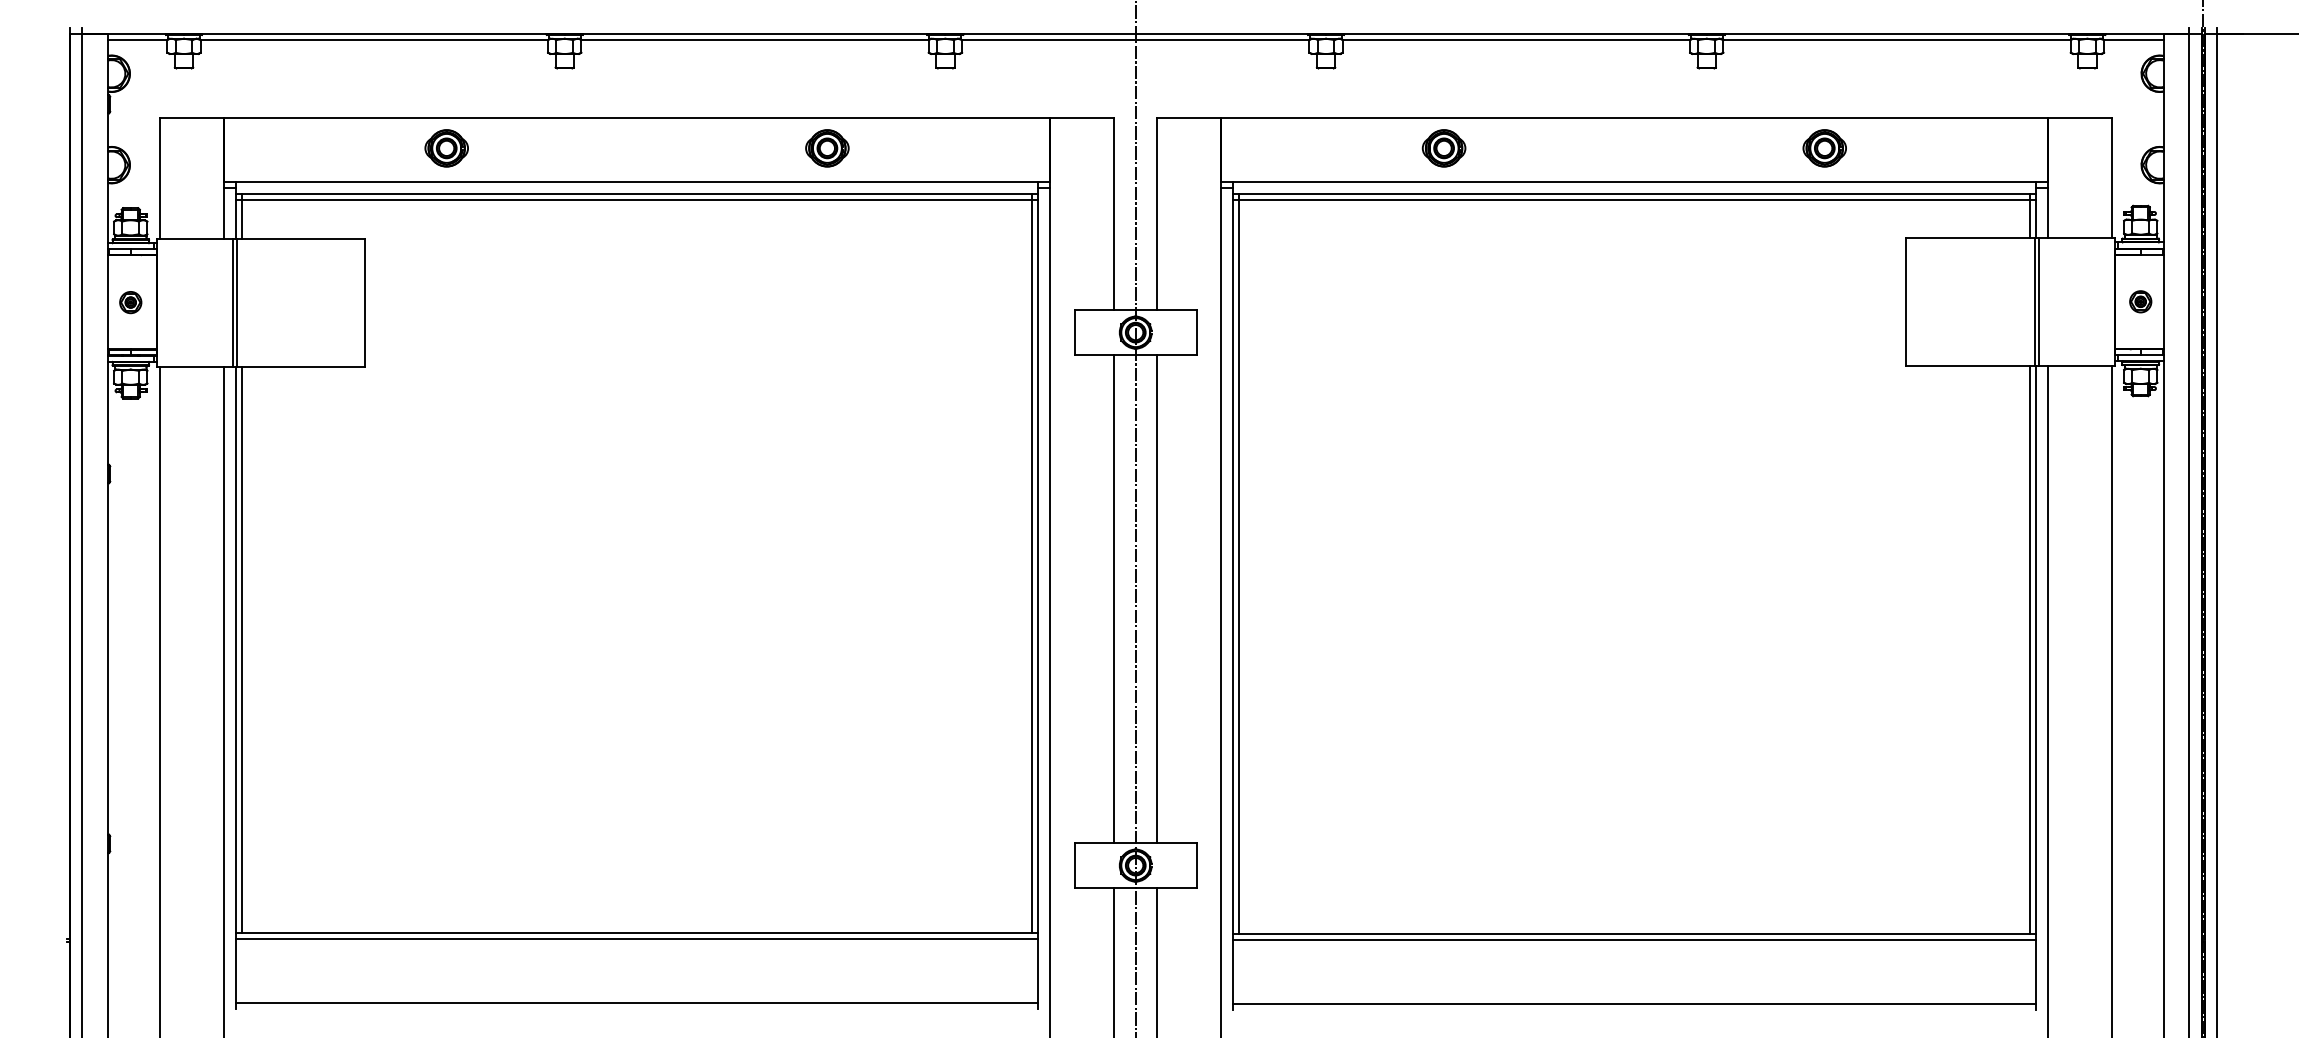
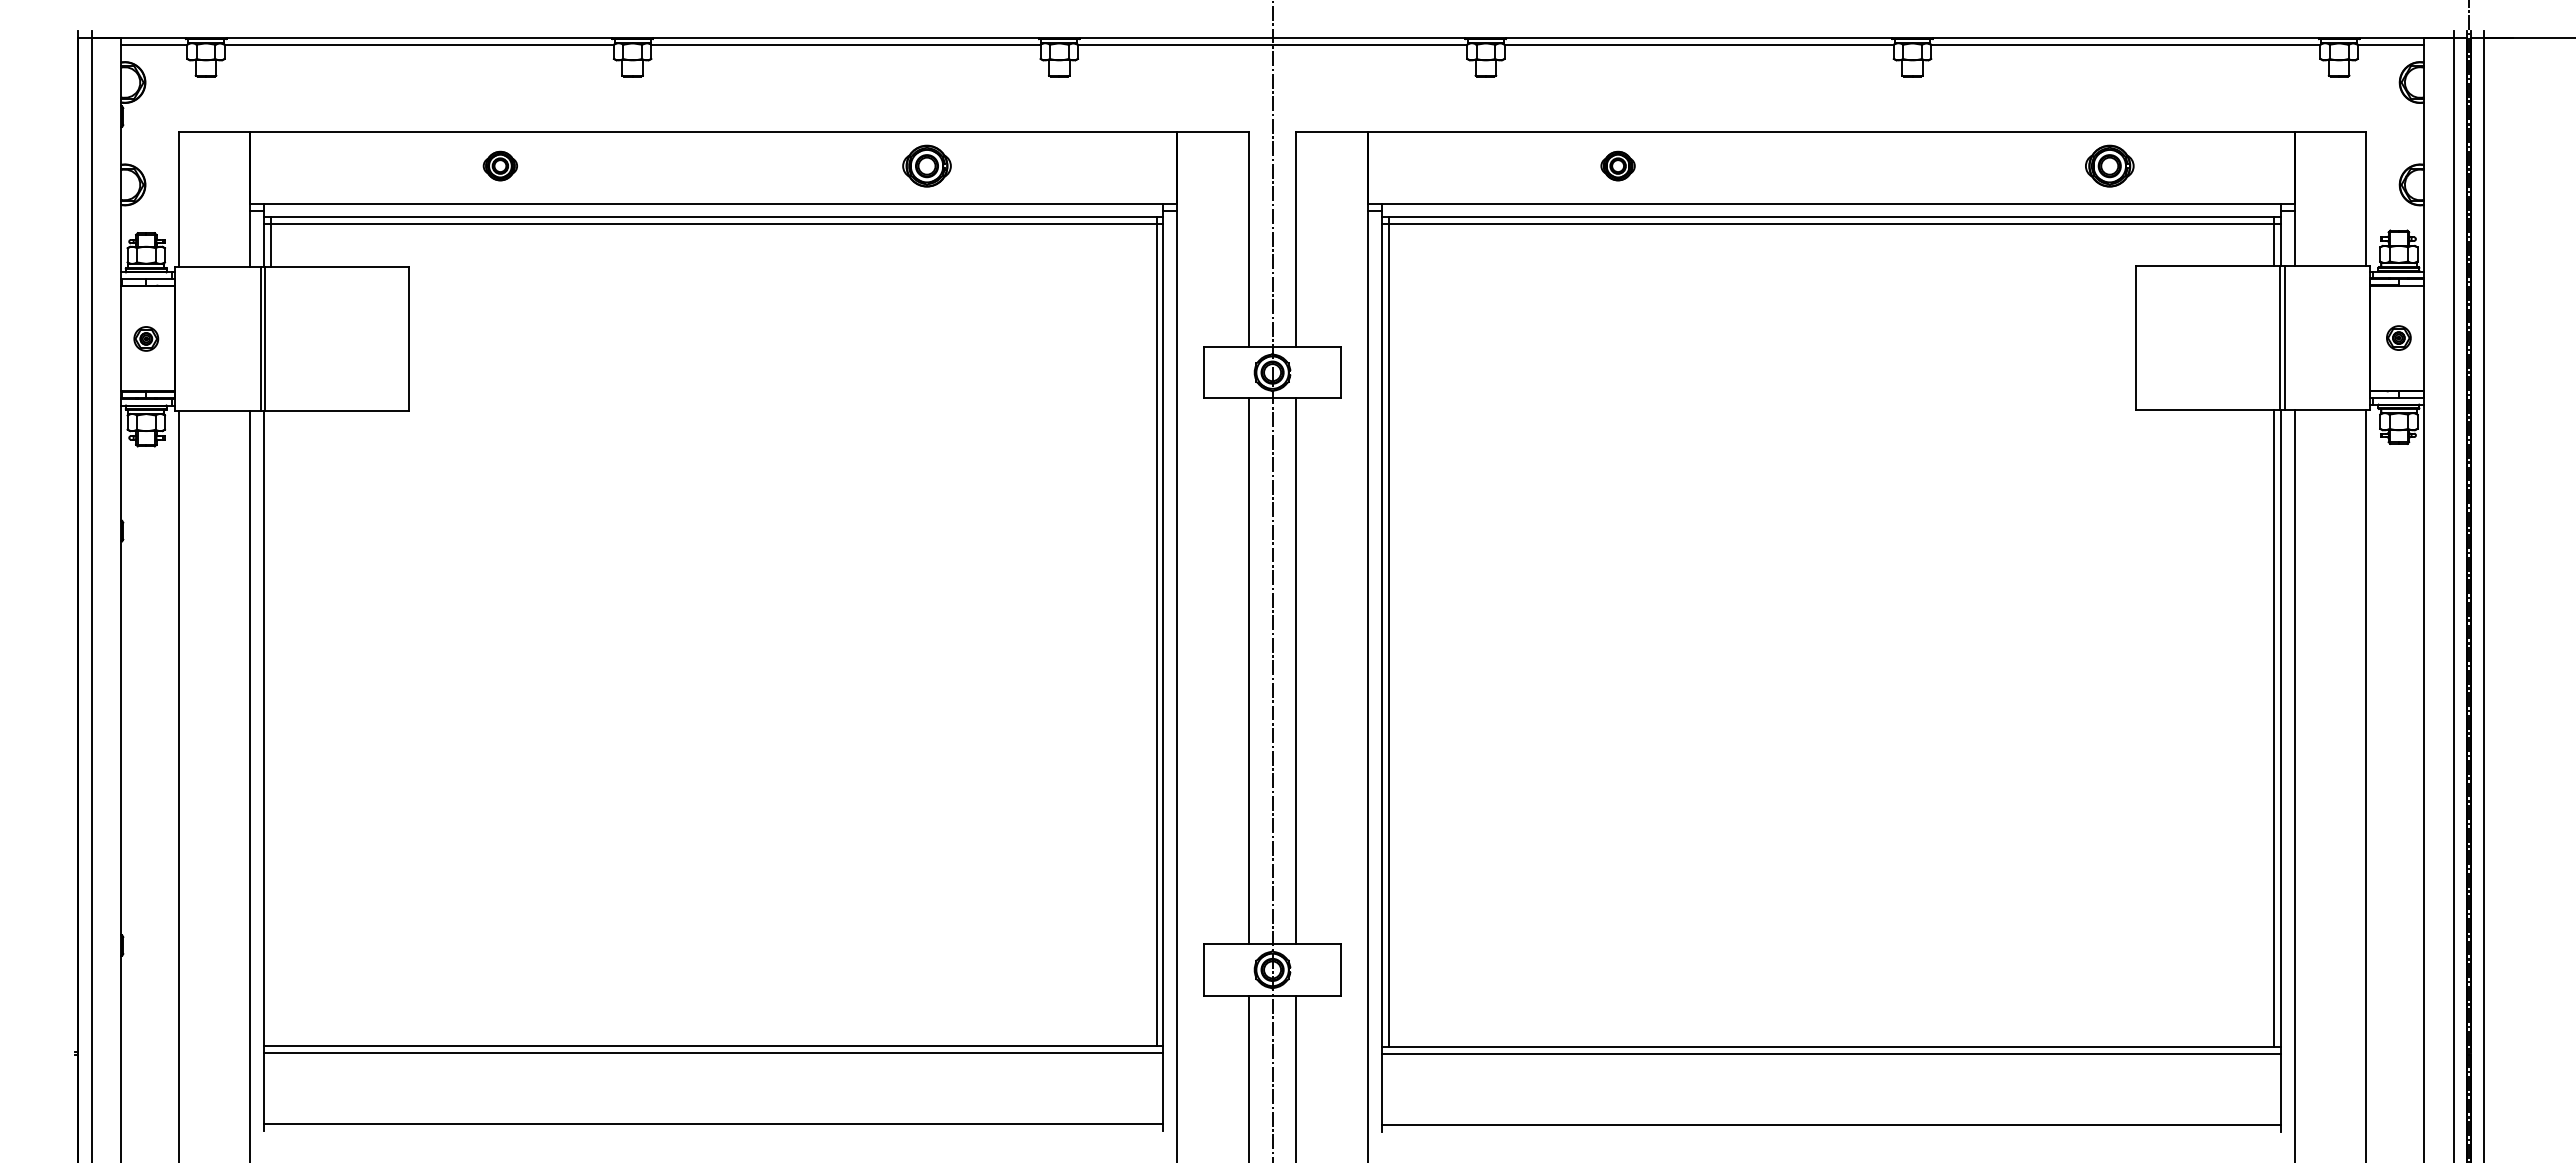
part: (446, 147) -> (500, 165), size x0.7
part: (1443, 147) -> (1617, 165), size x0.7
part: (1824, 147) -> (2109, 165), moved
line: (241, 649) -> (270, 727), removed

